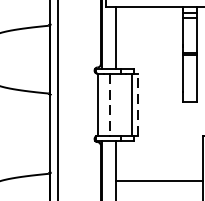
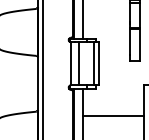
line: (110, 104) -> (79, 63), dashed -> solid
line: (137, 104) -> (98, 63), dashed -> solid

